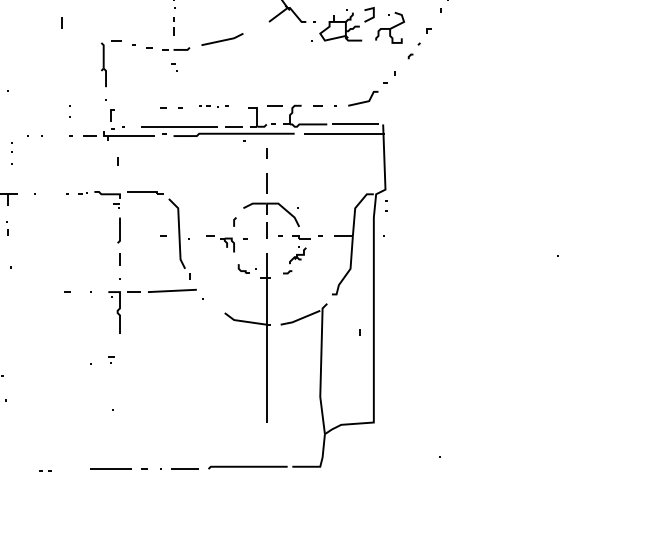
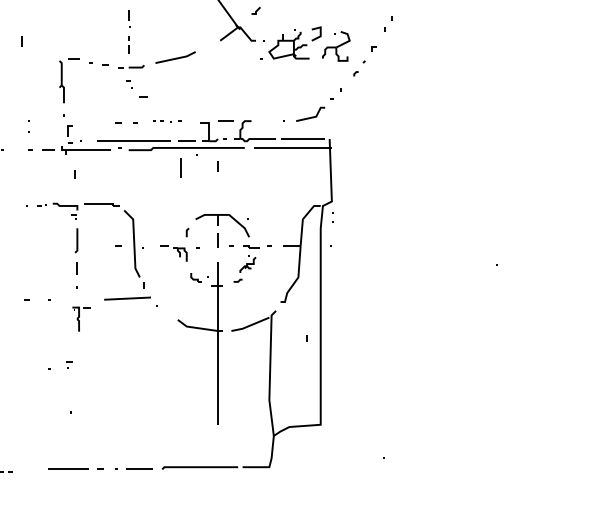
line: (317, 105) -> (143, 96), moved
line: (266, 183) -> (180, 167), moved
part: (124, 312) -> (81, 319), size x0.6

